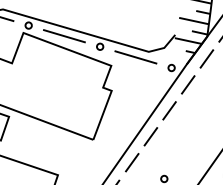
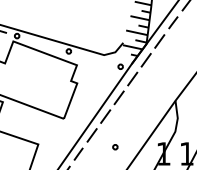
line: (63, 35) -> (42, 43), removed
line: (135, 56) -> (94, 58), removed

